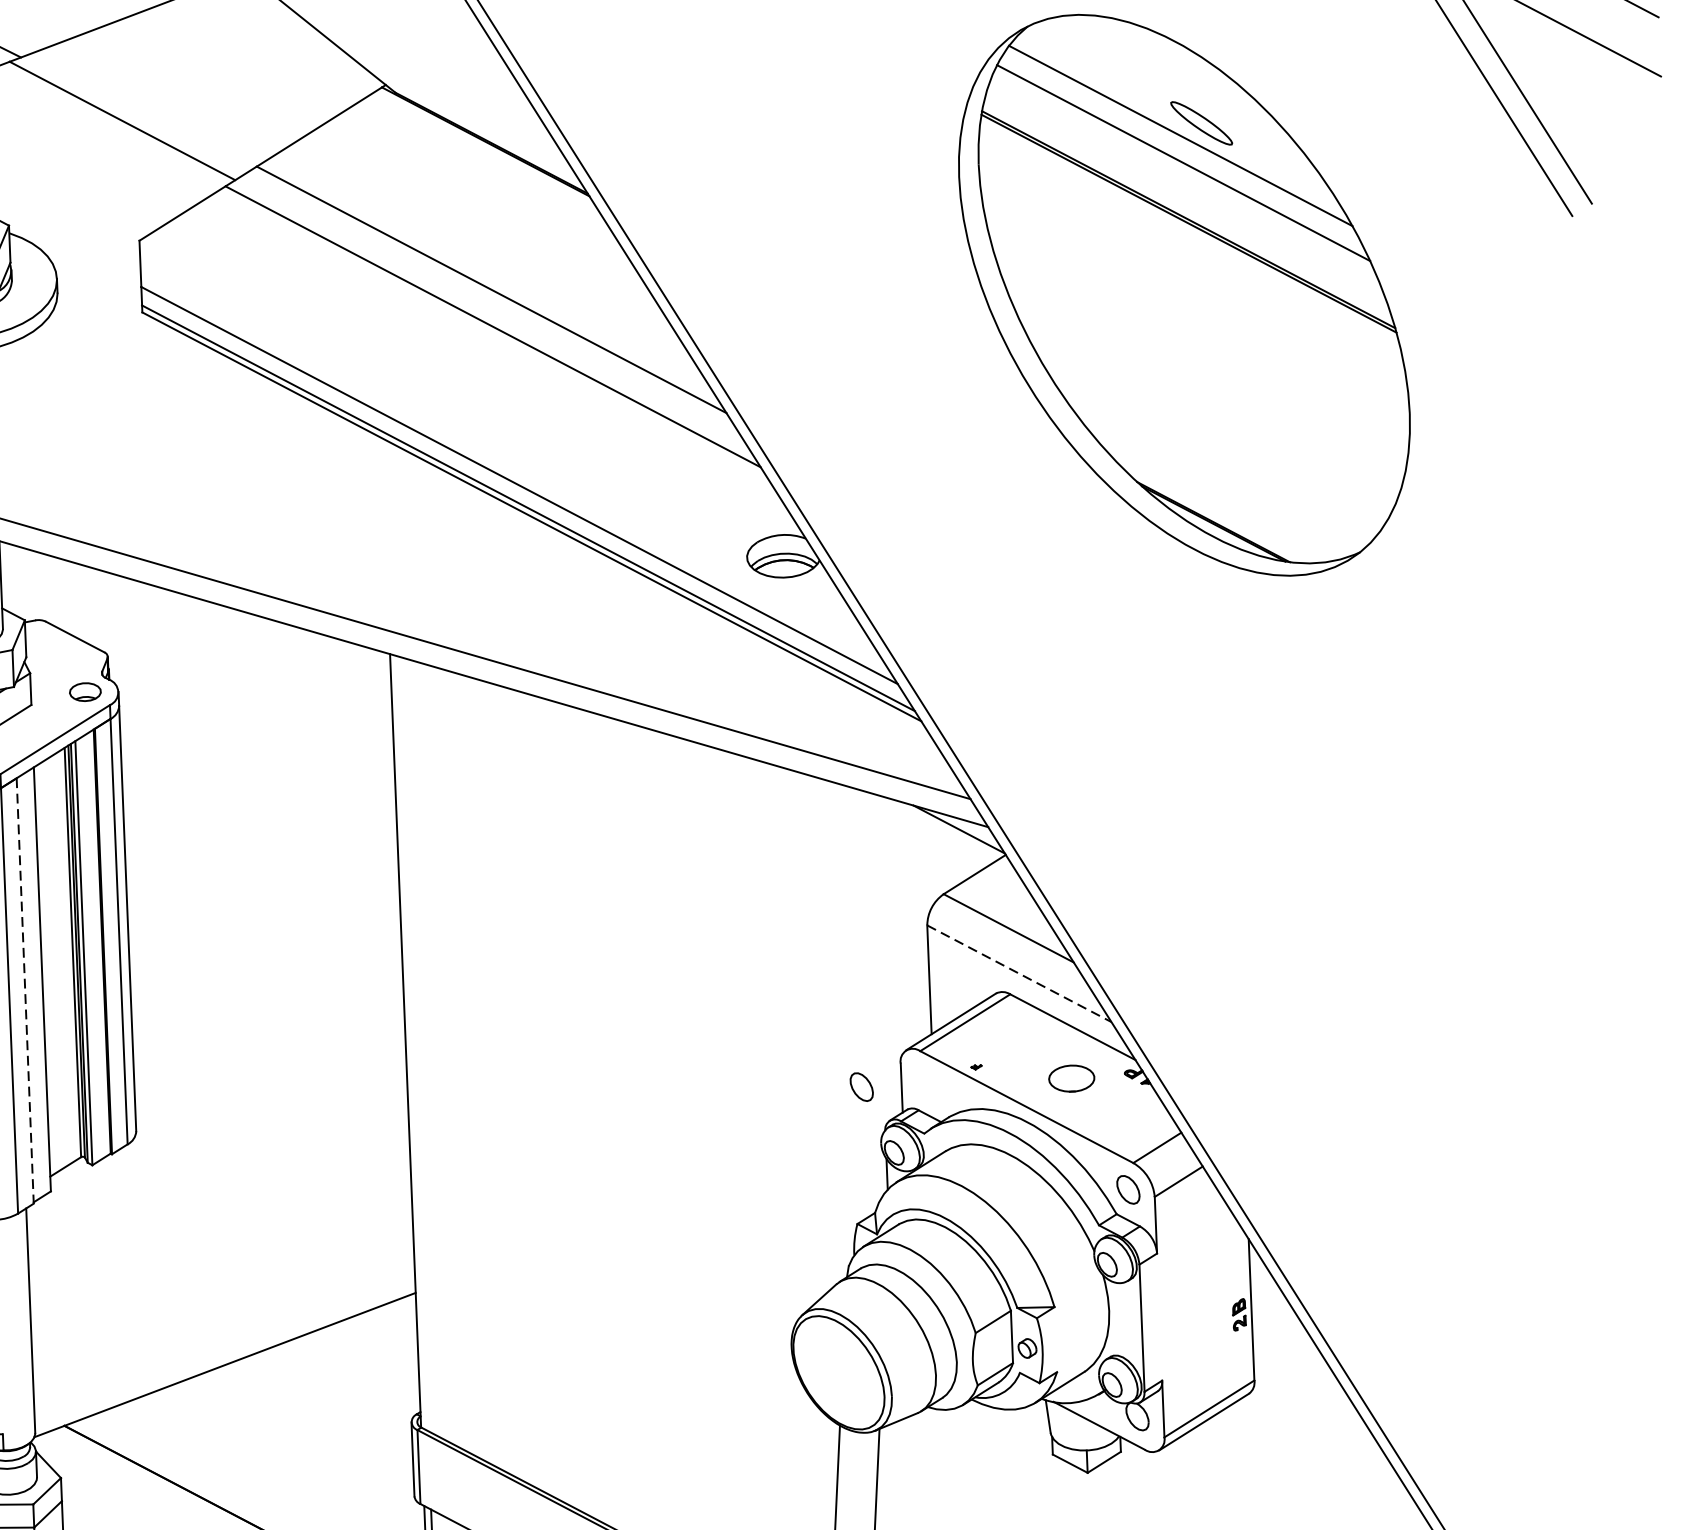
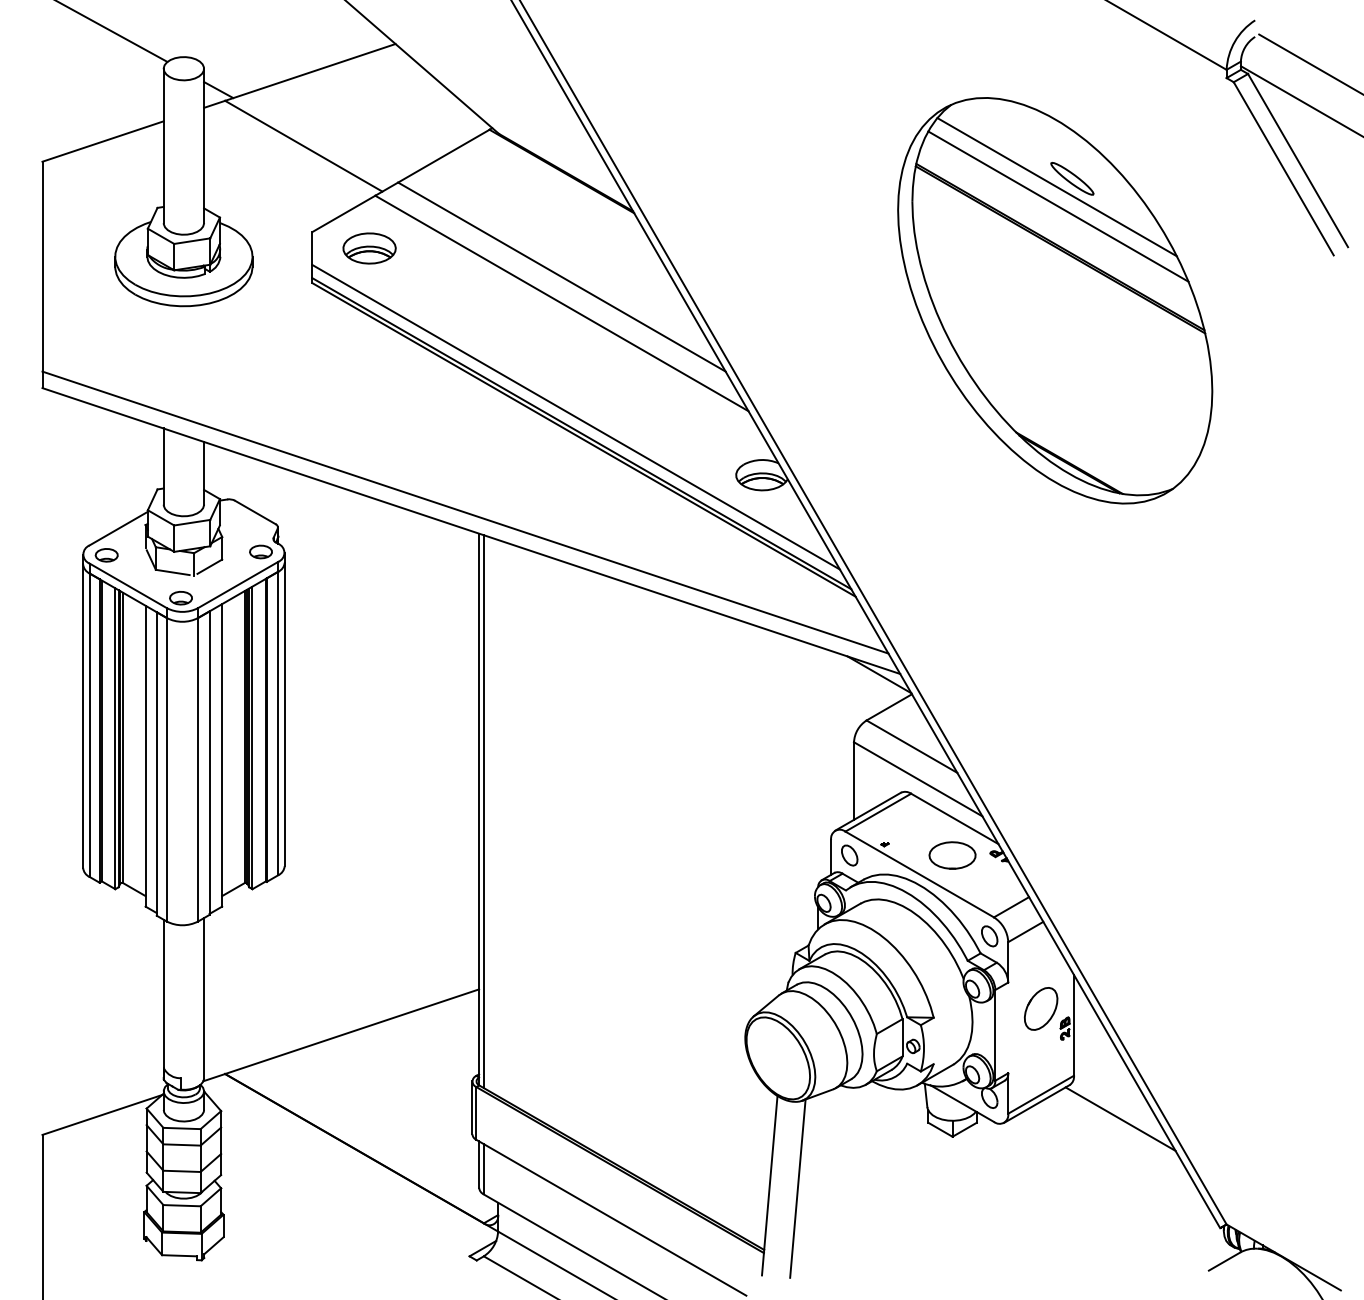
part: (220, 260) -> (369, 248), added
line: (1019, 974) -> (918, 779), dashed -> solid
line: (25, 991) -> (209, 763), dashed -> solid
line: (411, 1043) -> (483, 811), added
part: (1071, 1078) -> (952, 855), size x1.43
part: (861, 1087) -> (849, 855), moved
part: (1203, 1288) -> (1040, 1008), added
line: (1322, 1437) -> (1120, 1118), added

